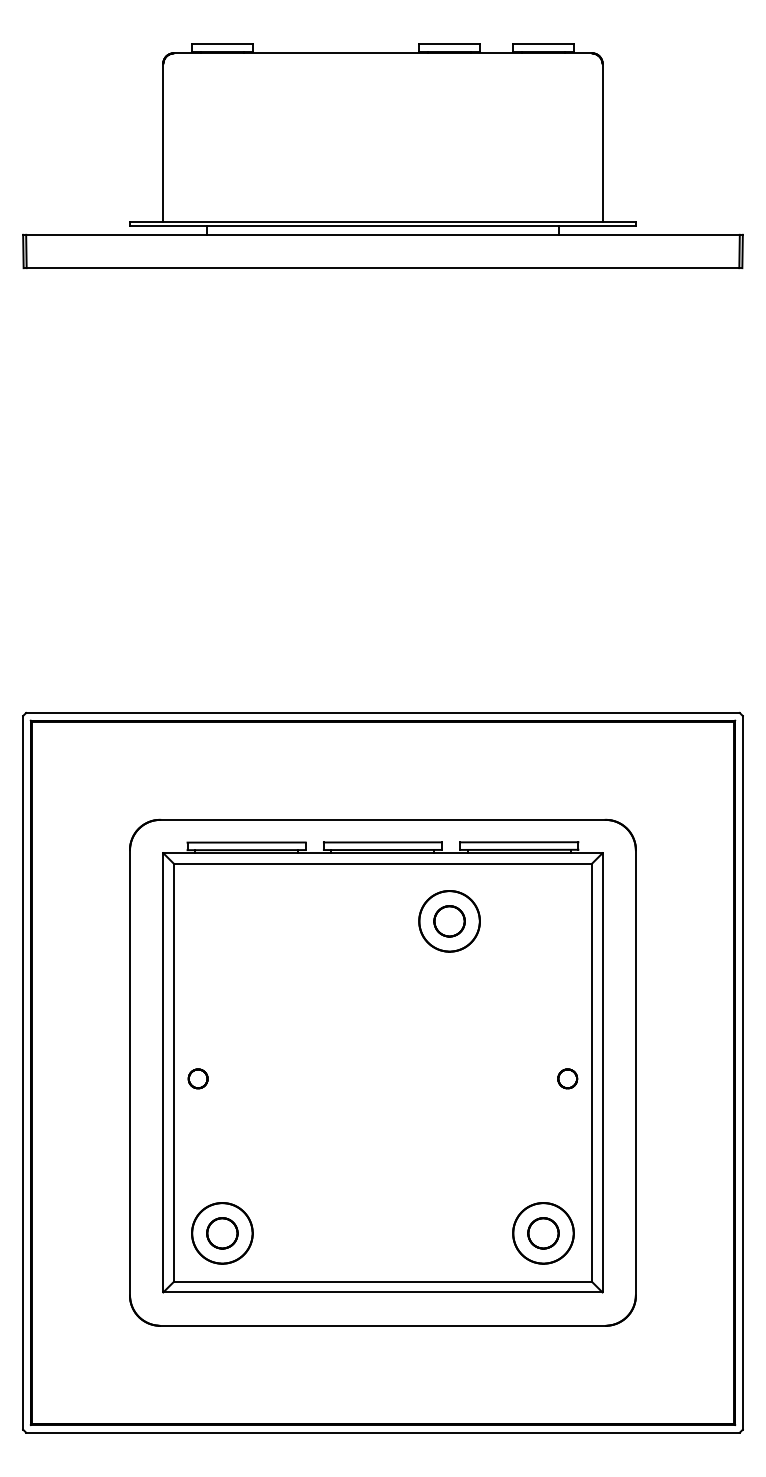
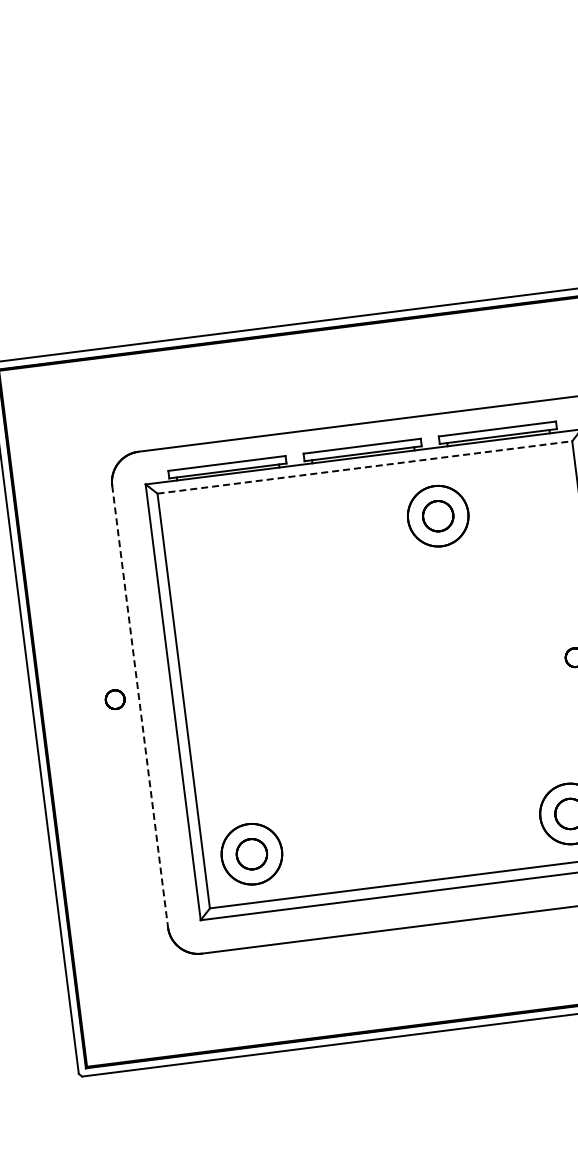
line: (383, 863) -> (365, 467), solid -> dashed
line: (130, 1072) -> (140, 706), solid -> dashed
part: (197, 1078) -> (114, 699), moved

